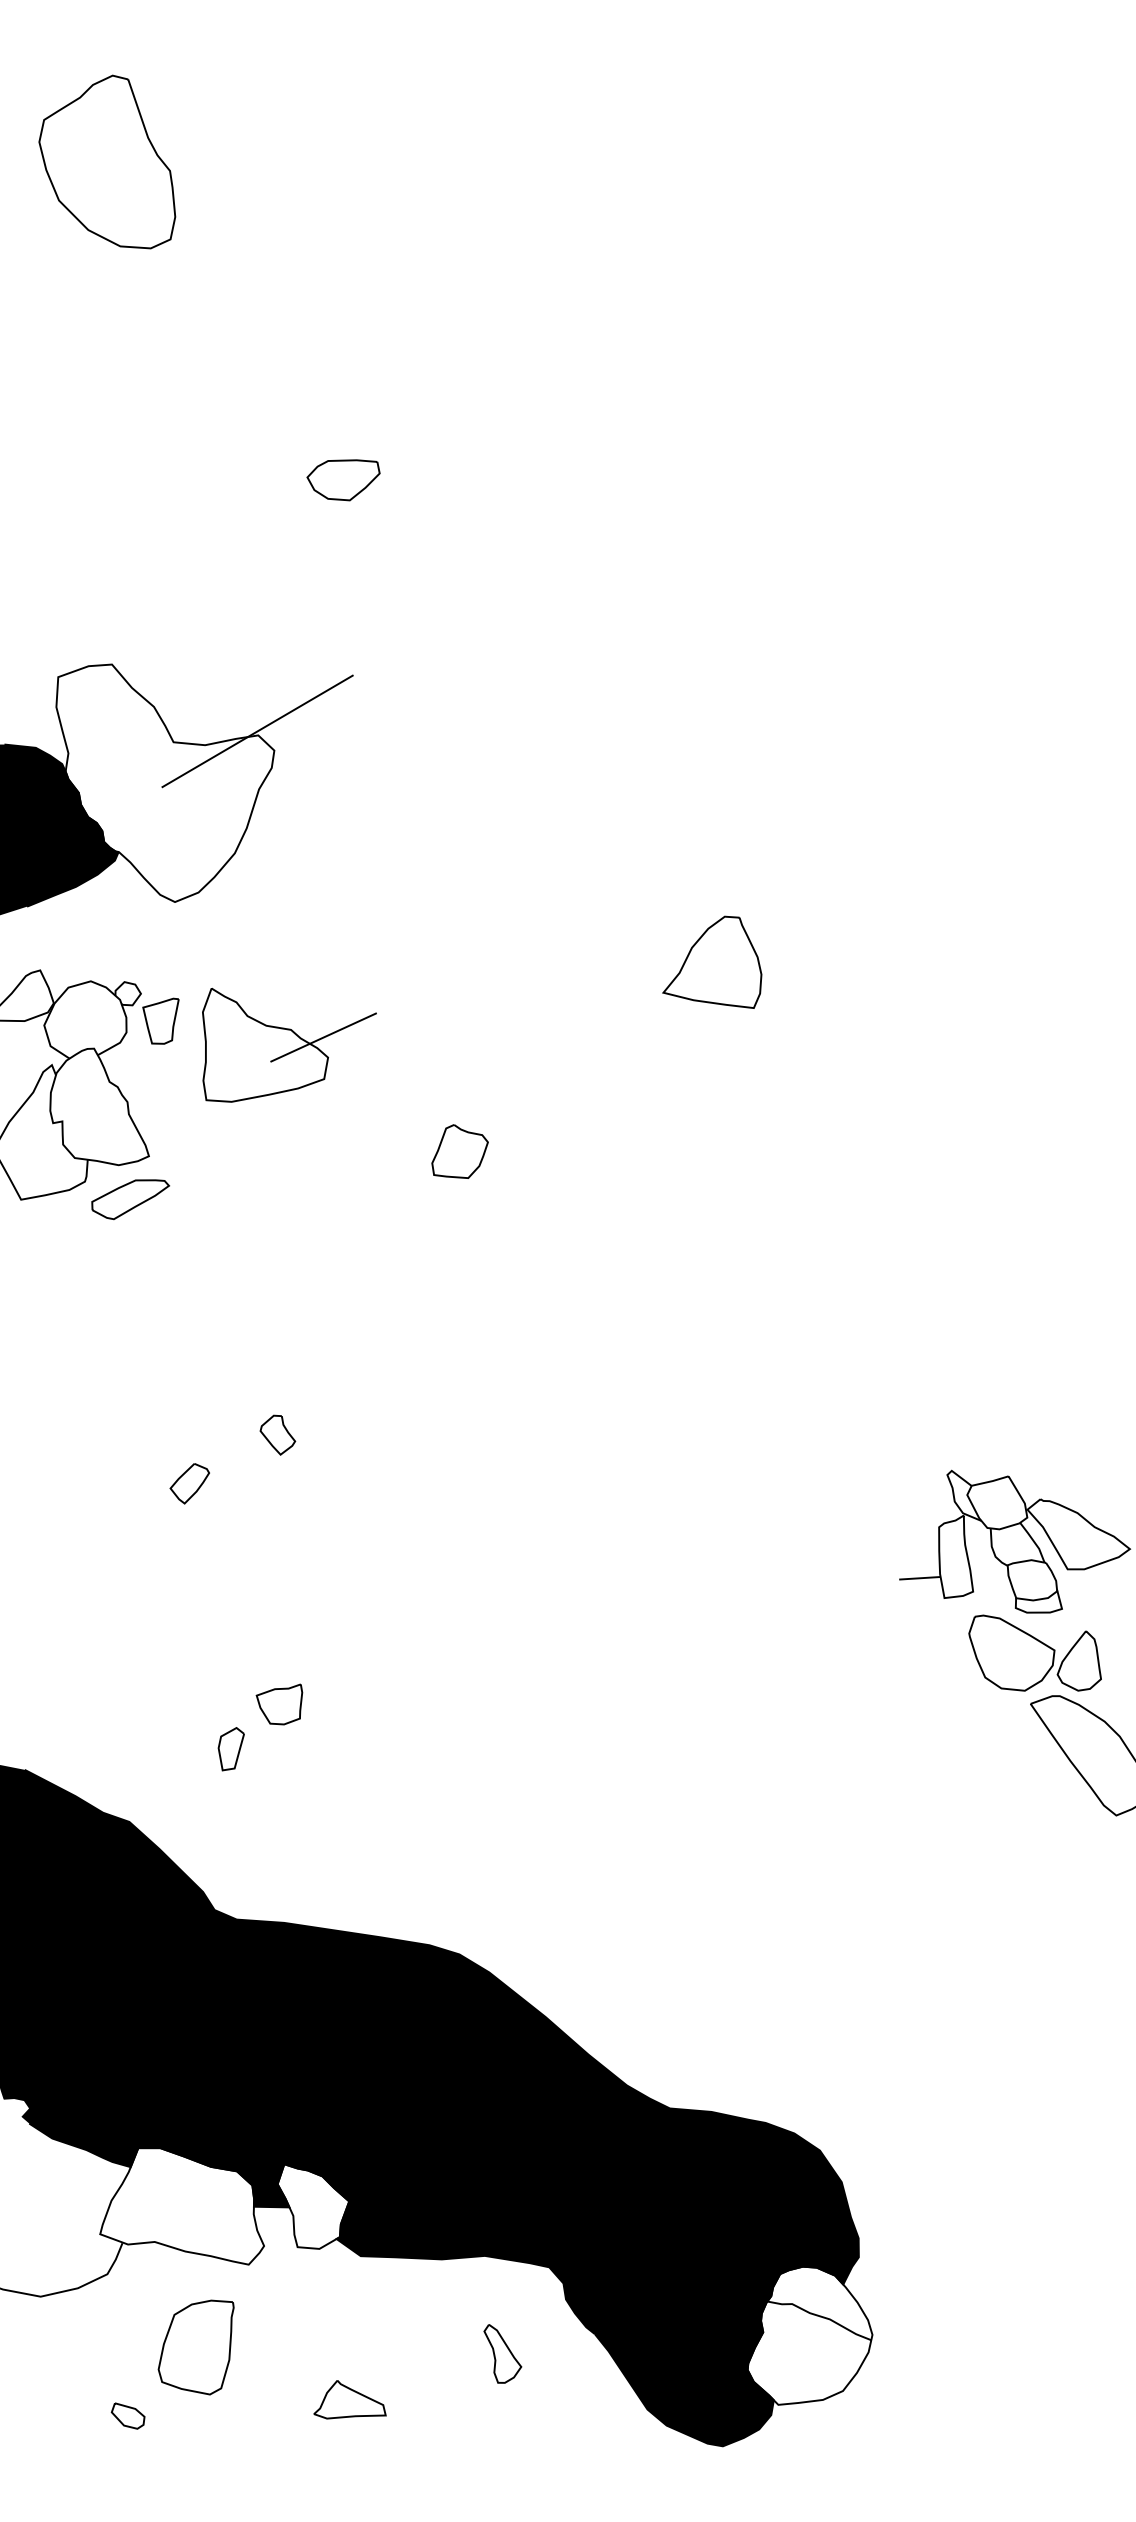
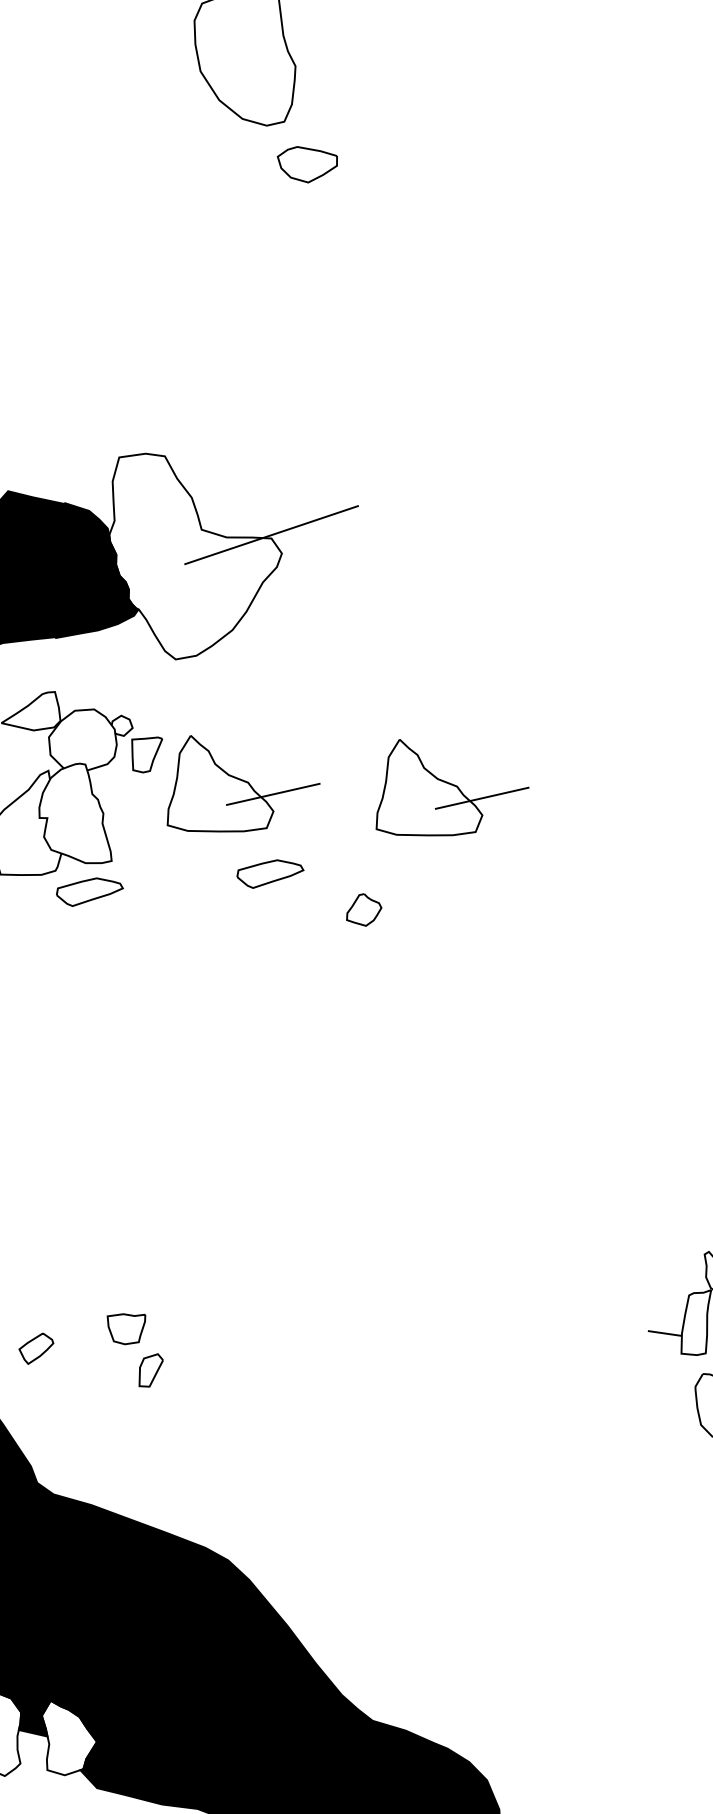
part: (343, 480) -> (306, 165), moved
part: (712, 961) -> (601, 798), removed
part: (537, 997) -> (453, 798), added
part: (339, 1133) -> (269, 874), added
part: (459, 1151) -> (364, 909), size x0.7
part: (277, 1434) -> (168, 1108), removed
part: (189, 1483) -> (35, 1348), moved
part: (230, 1749) -> (149, 1370), moved

